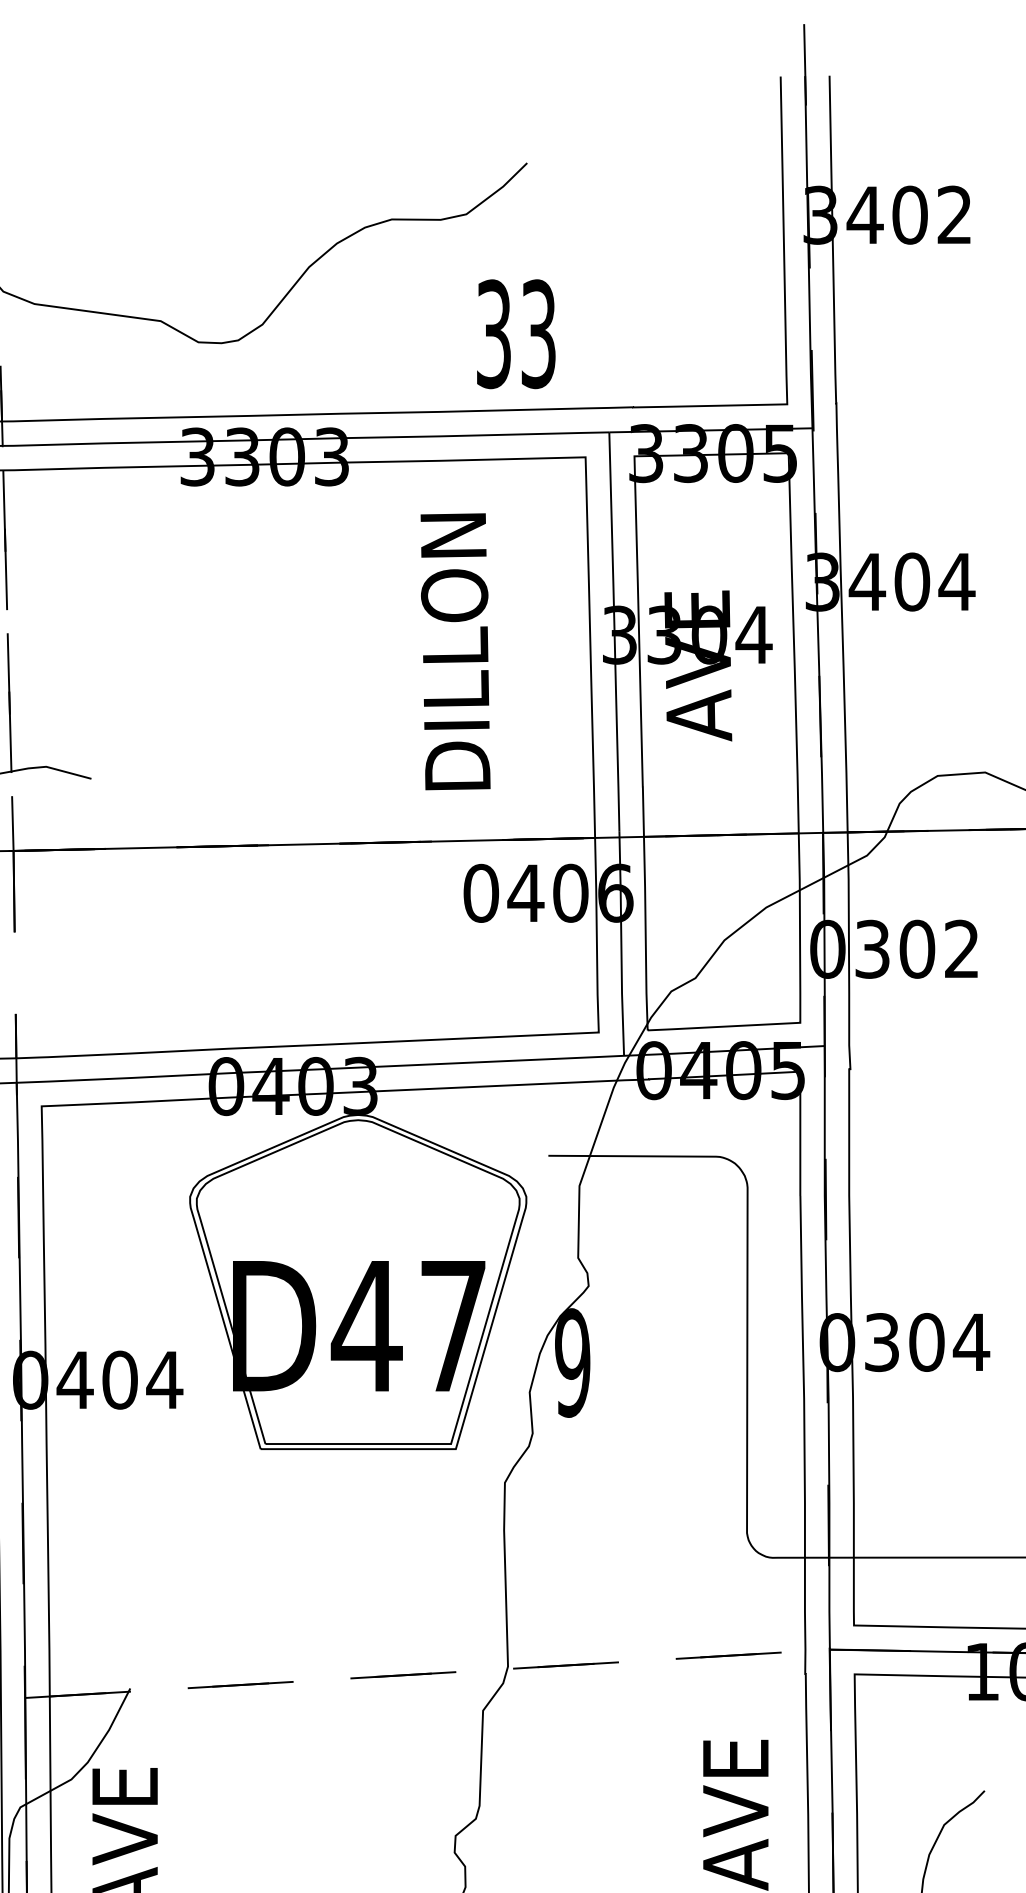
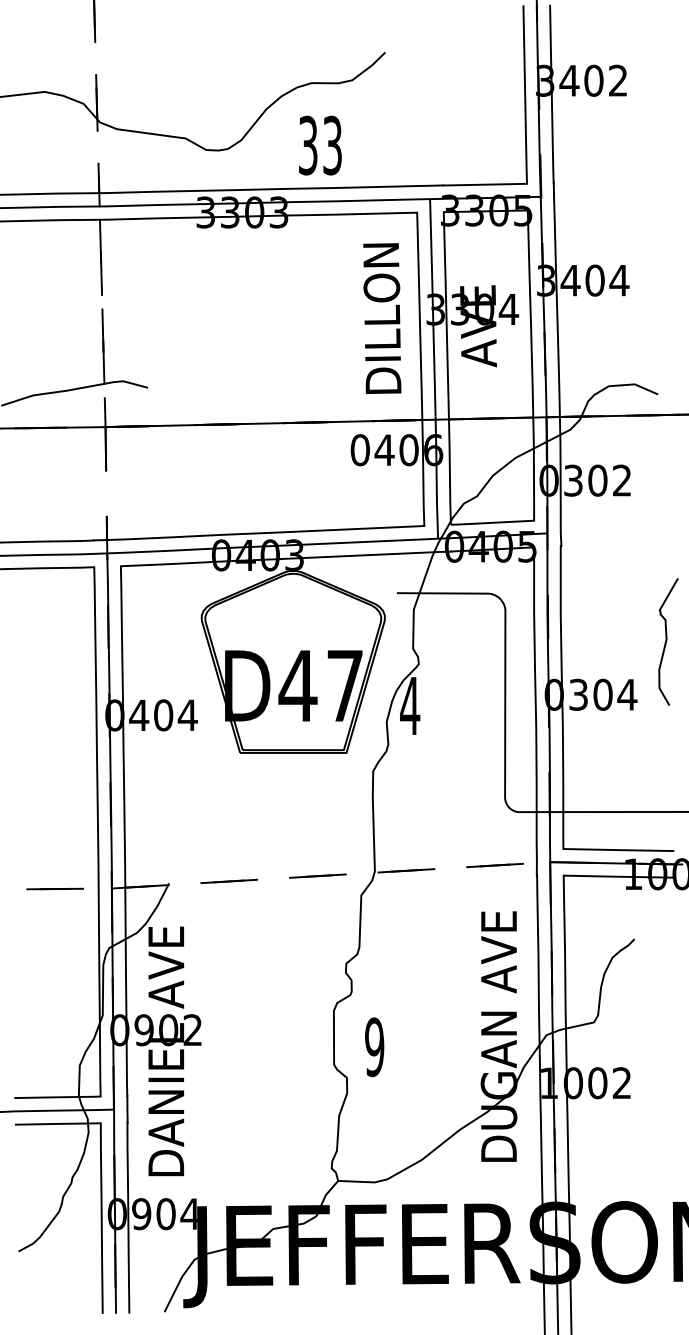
text: (516, 333) -> (320, 145), moved
text: (455, 651) -> (382, 318), moved
text: (573, 1362) -> (410, 705), 9 -> 4

